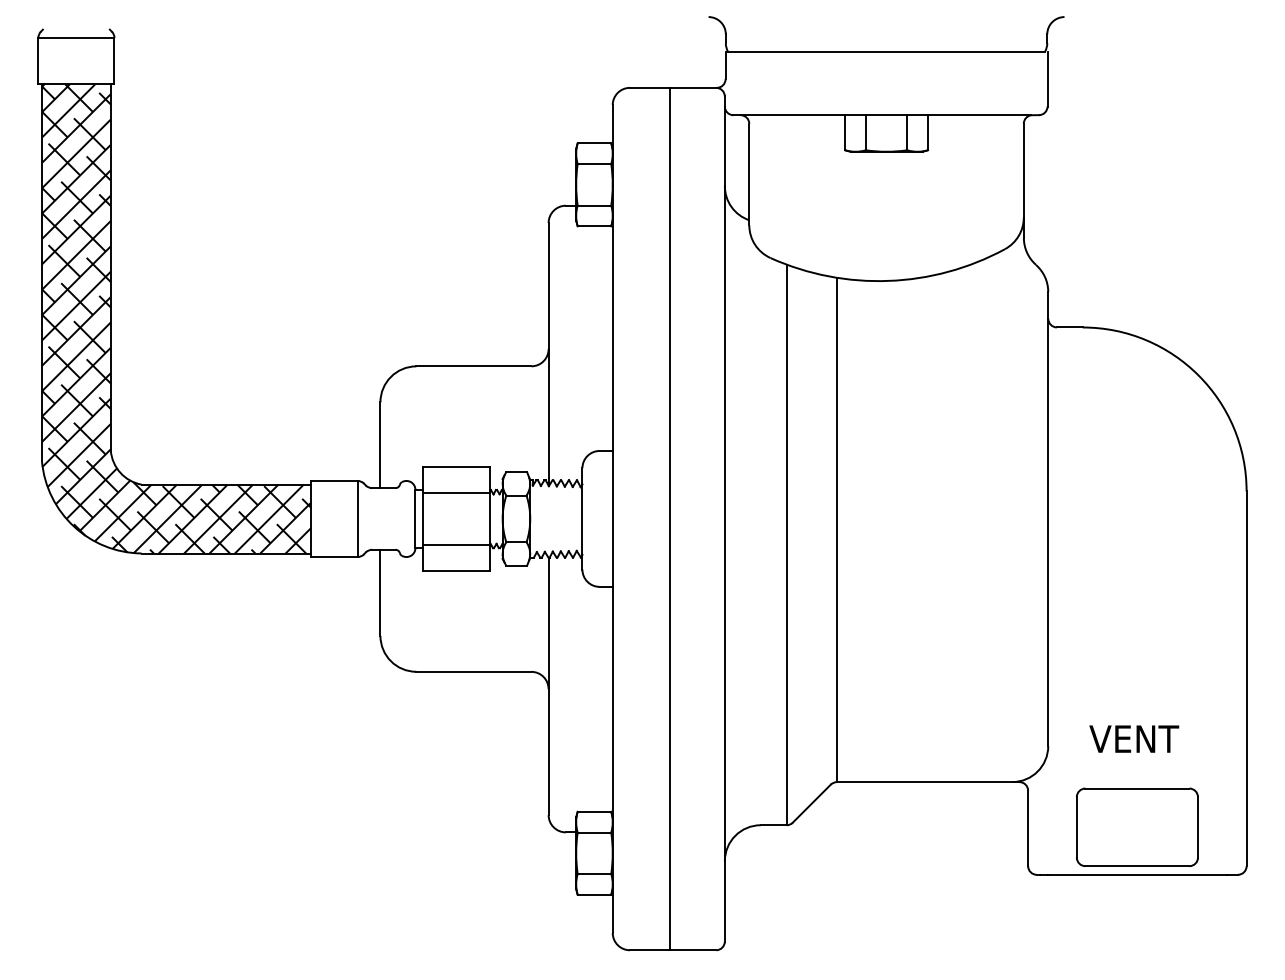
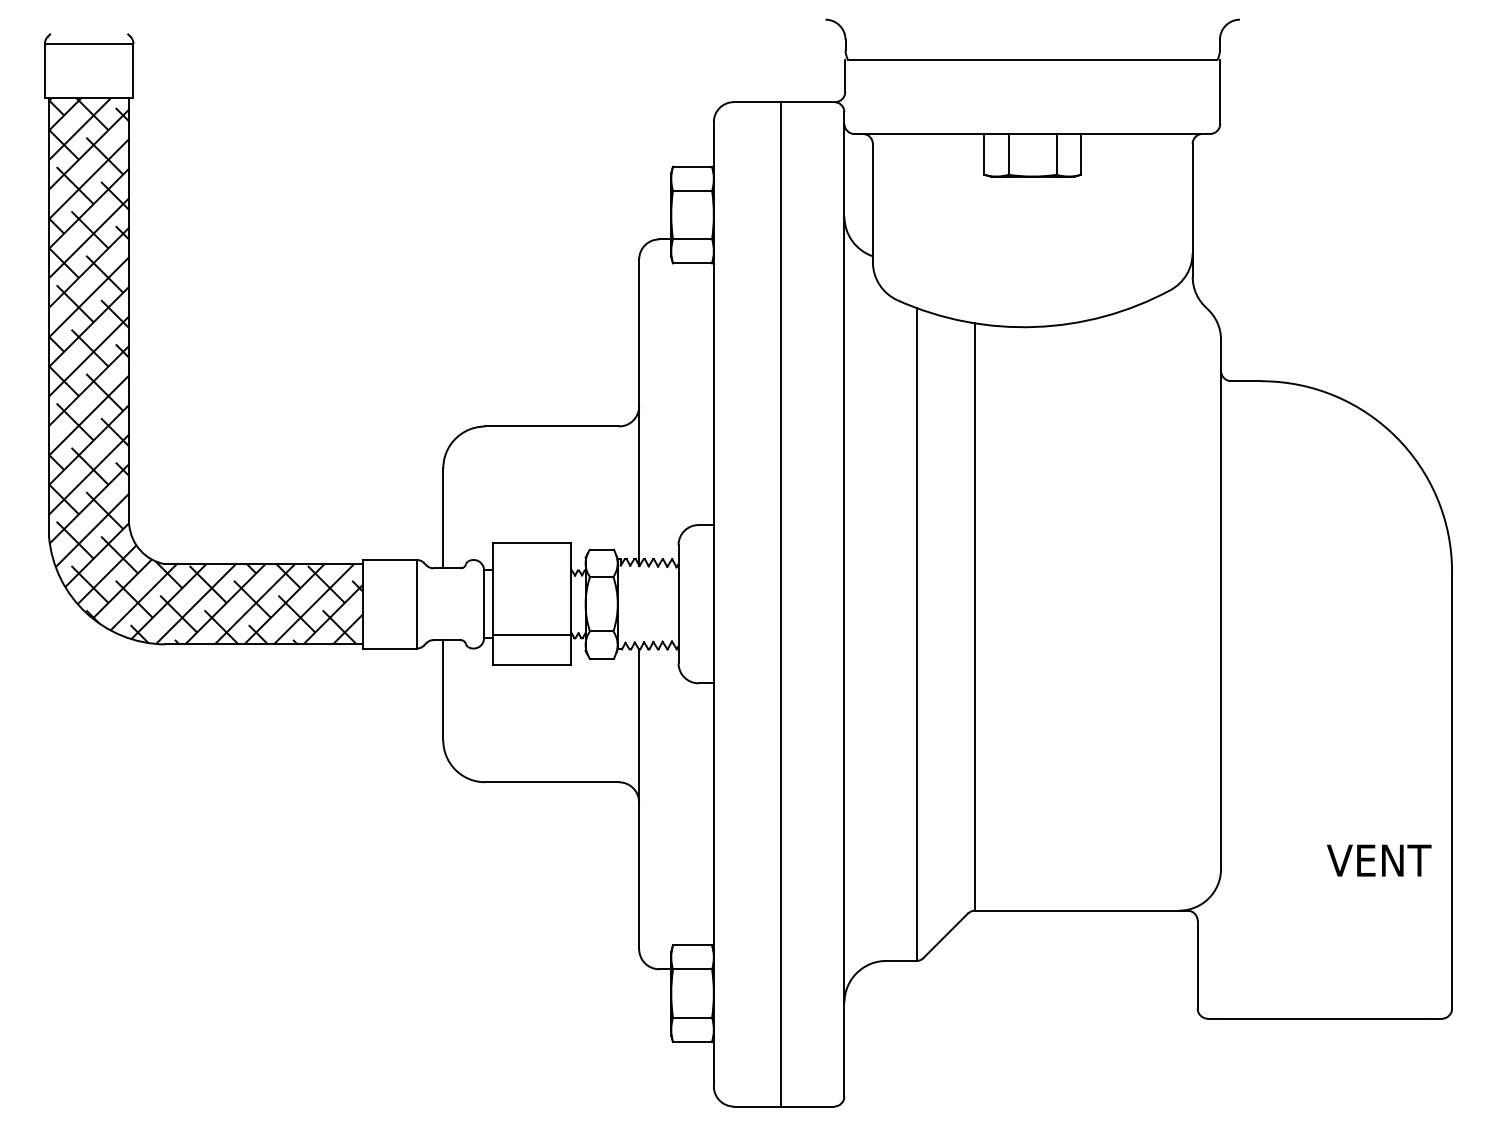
line: (456, 492) -> (531, 573), removed
text: (1134, 738) -> (1379, 860), moved
part: (1137, 827) -> (1324, 963), removed

